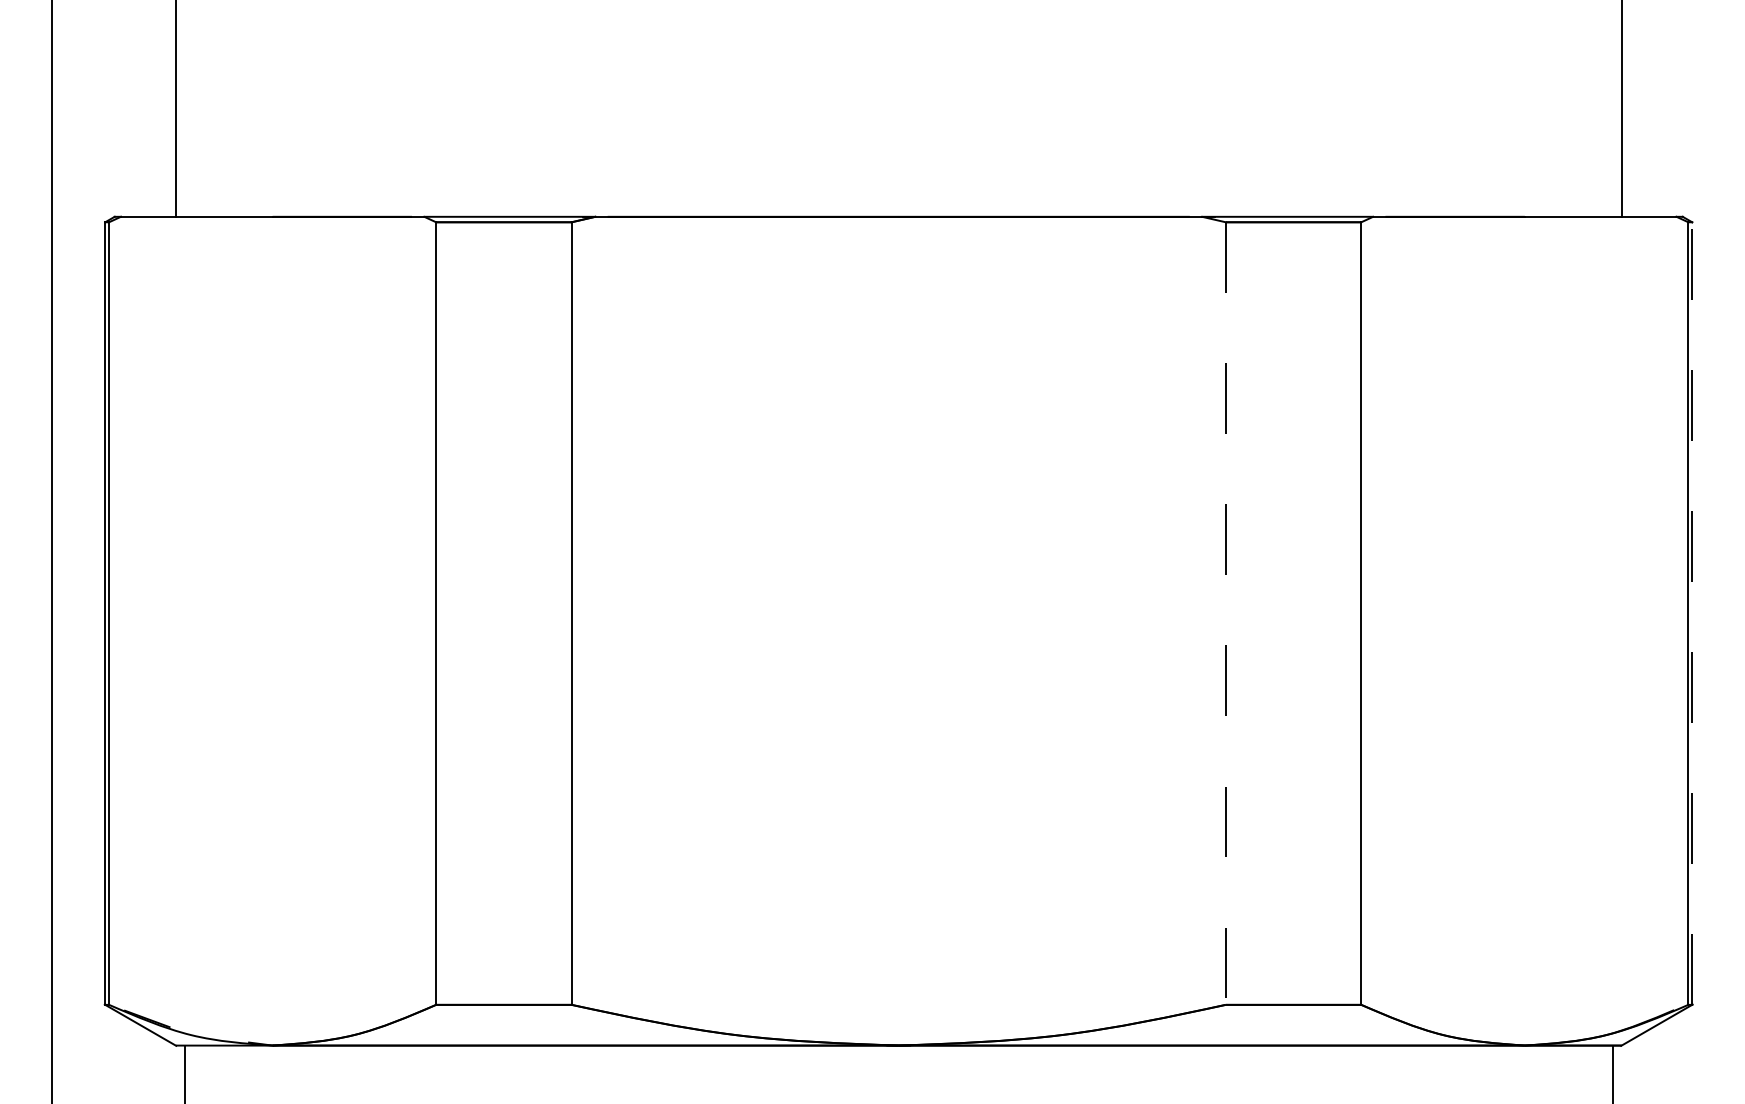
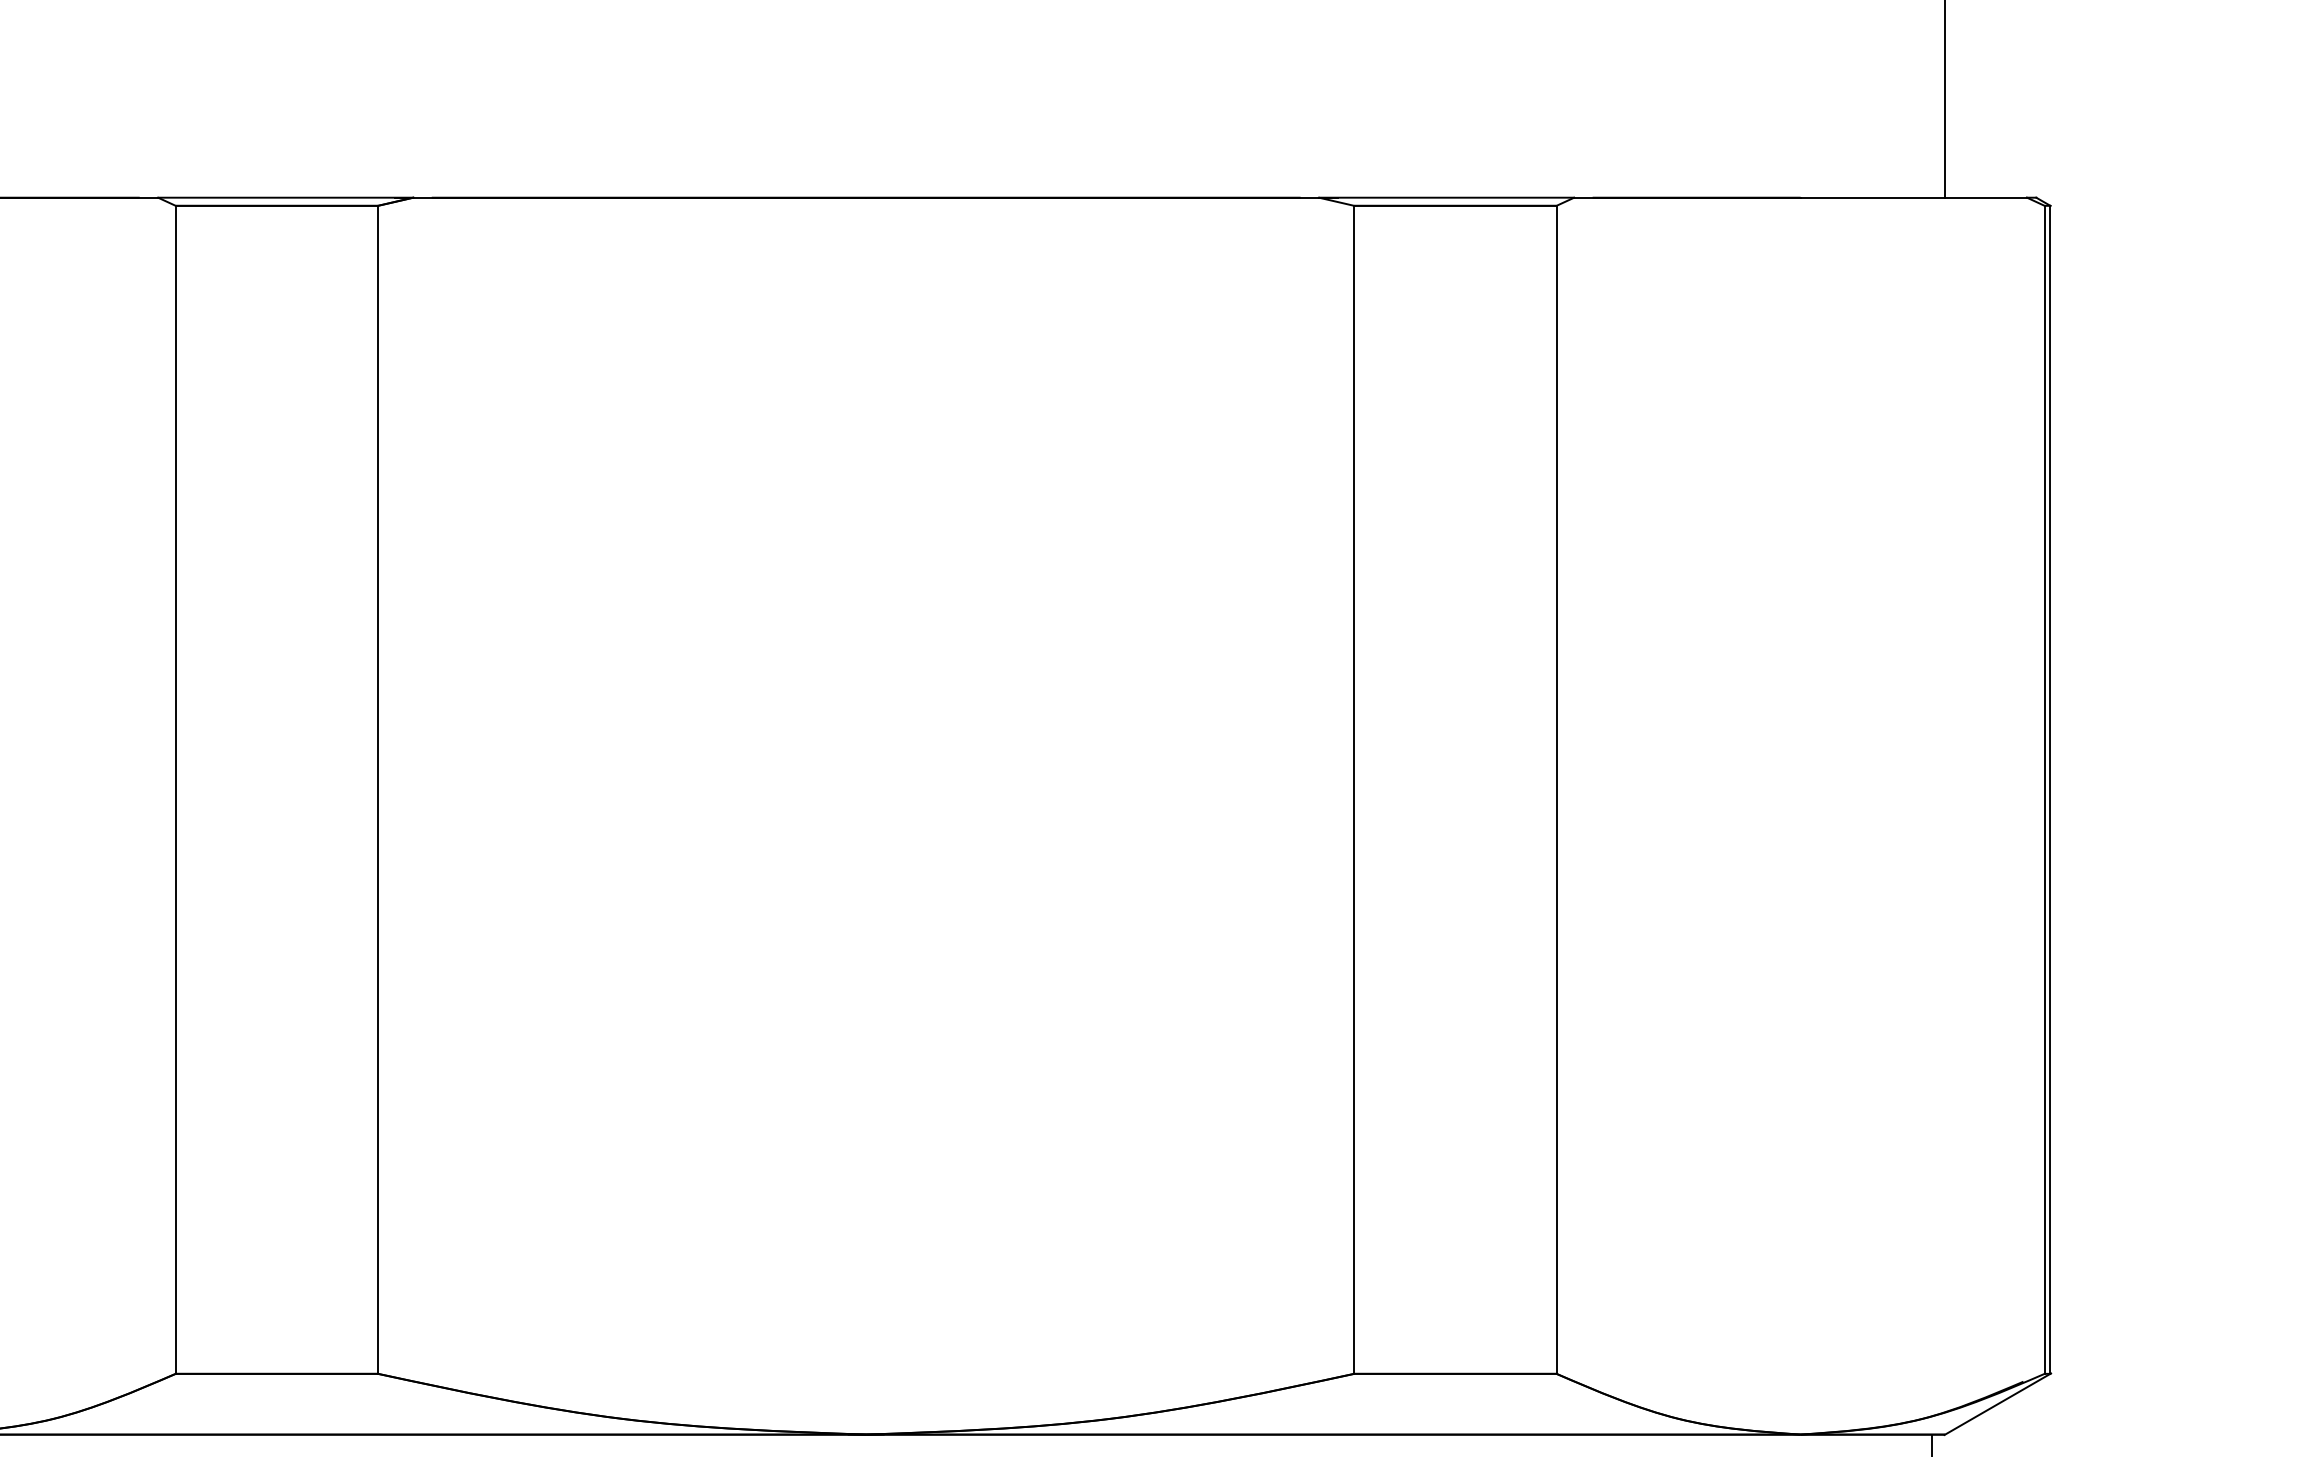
line: (1692, 613) -> (2050, 789), dashed -> solid
line: (1225, 614) -> (1353, 791), dashed -> solid

